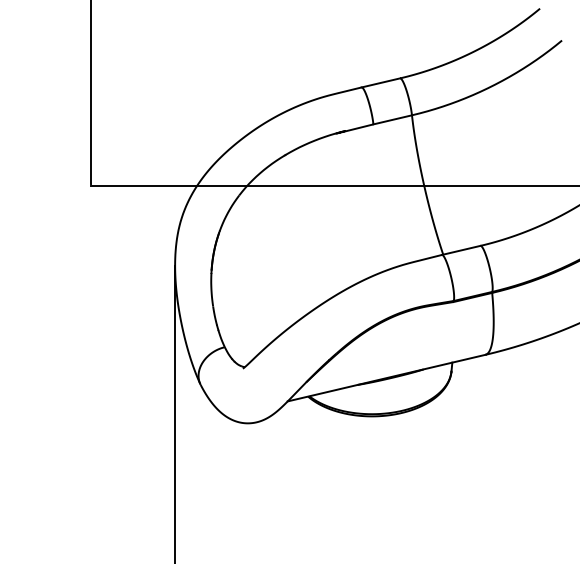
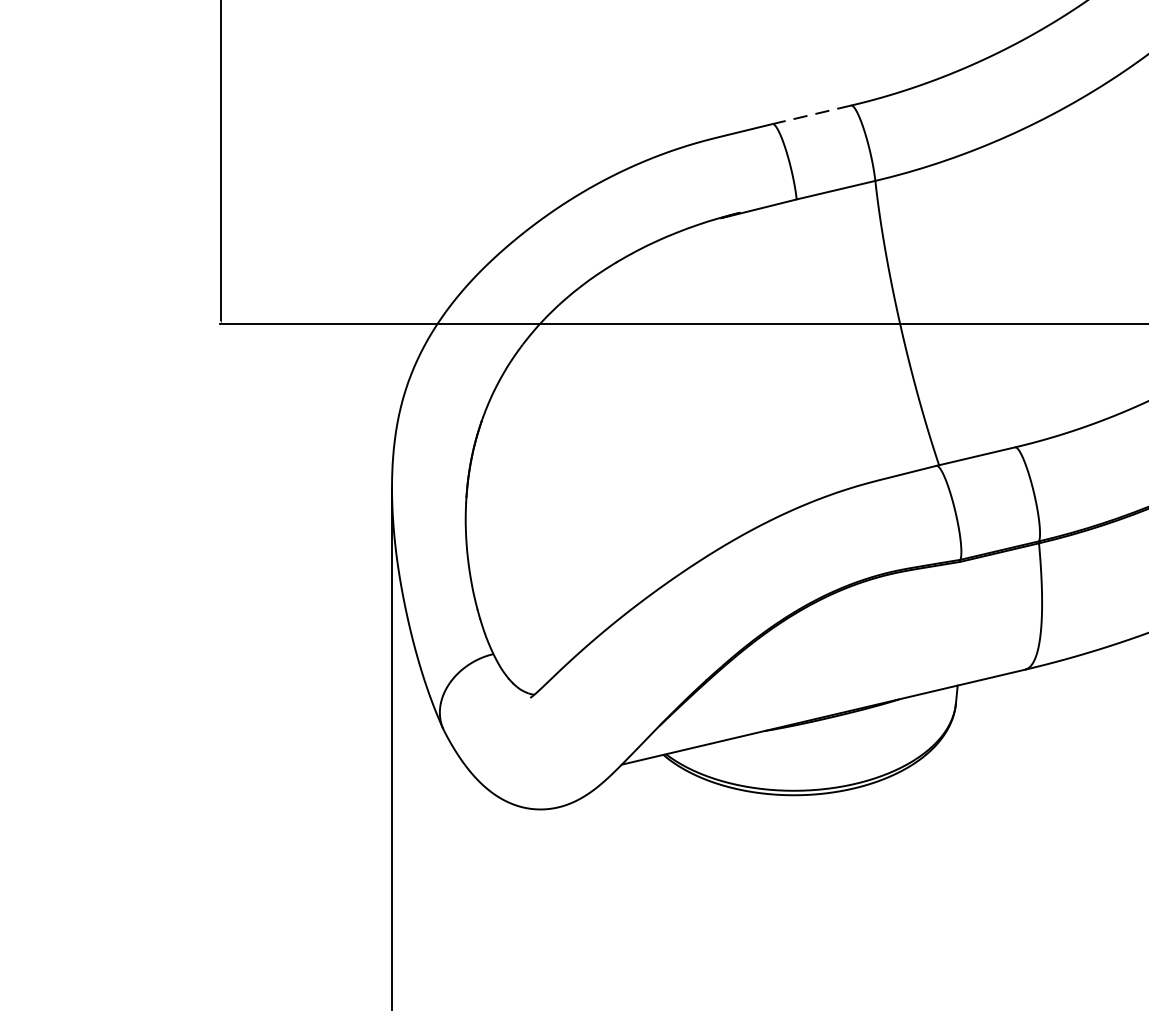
line: (380, 82) -> (811, 113), solid -> dashed

